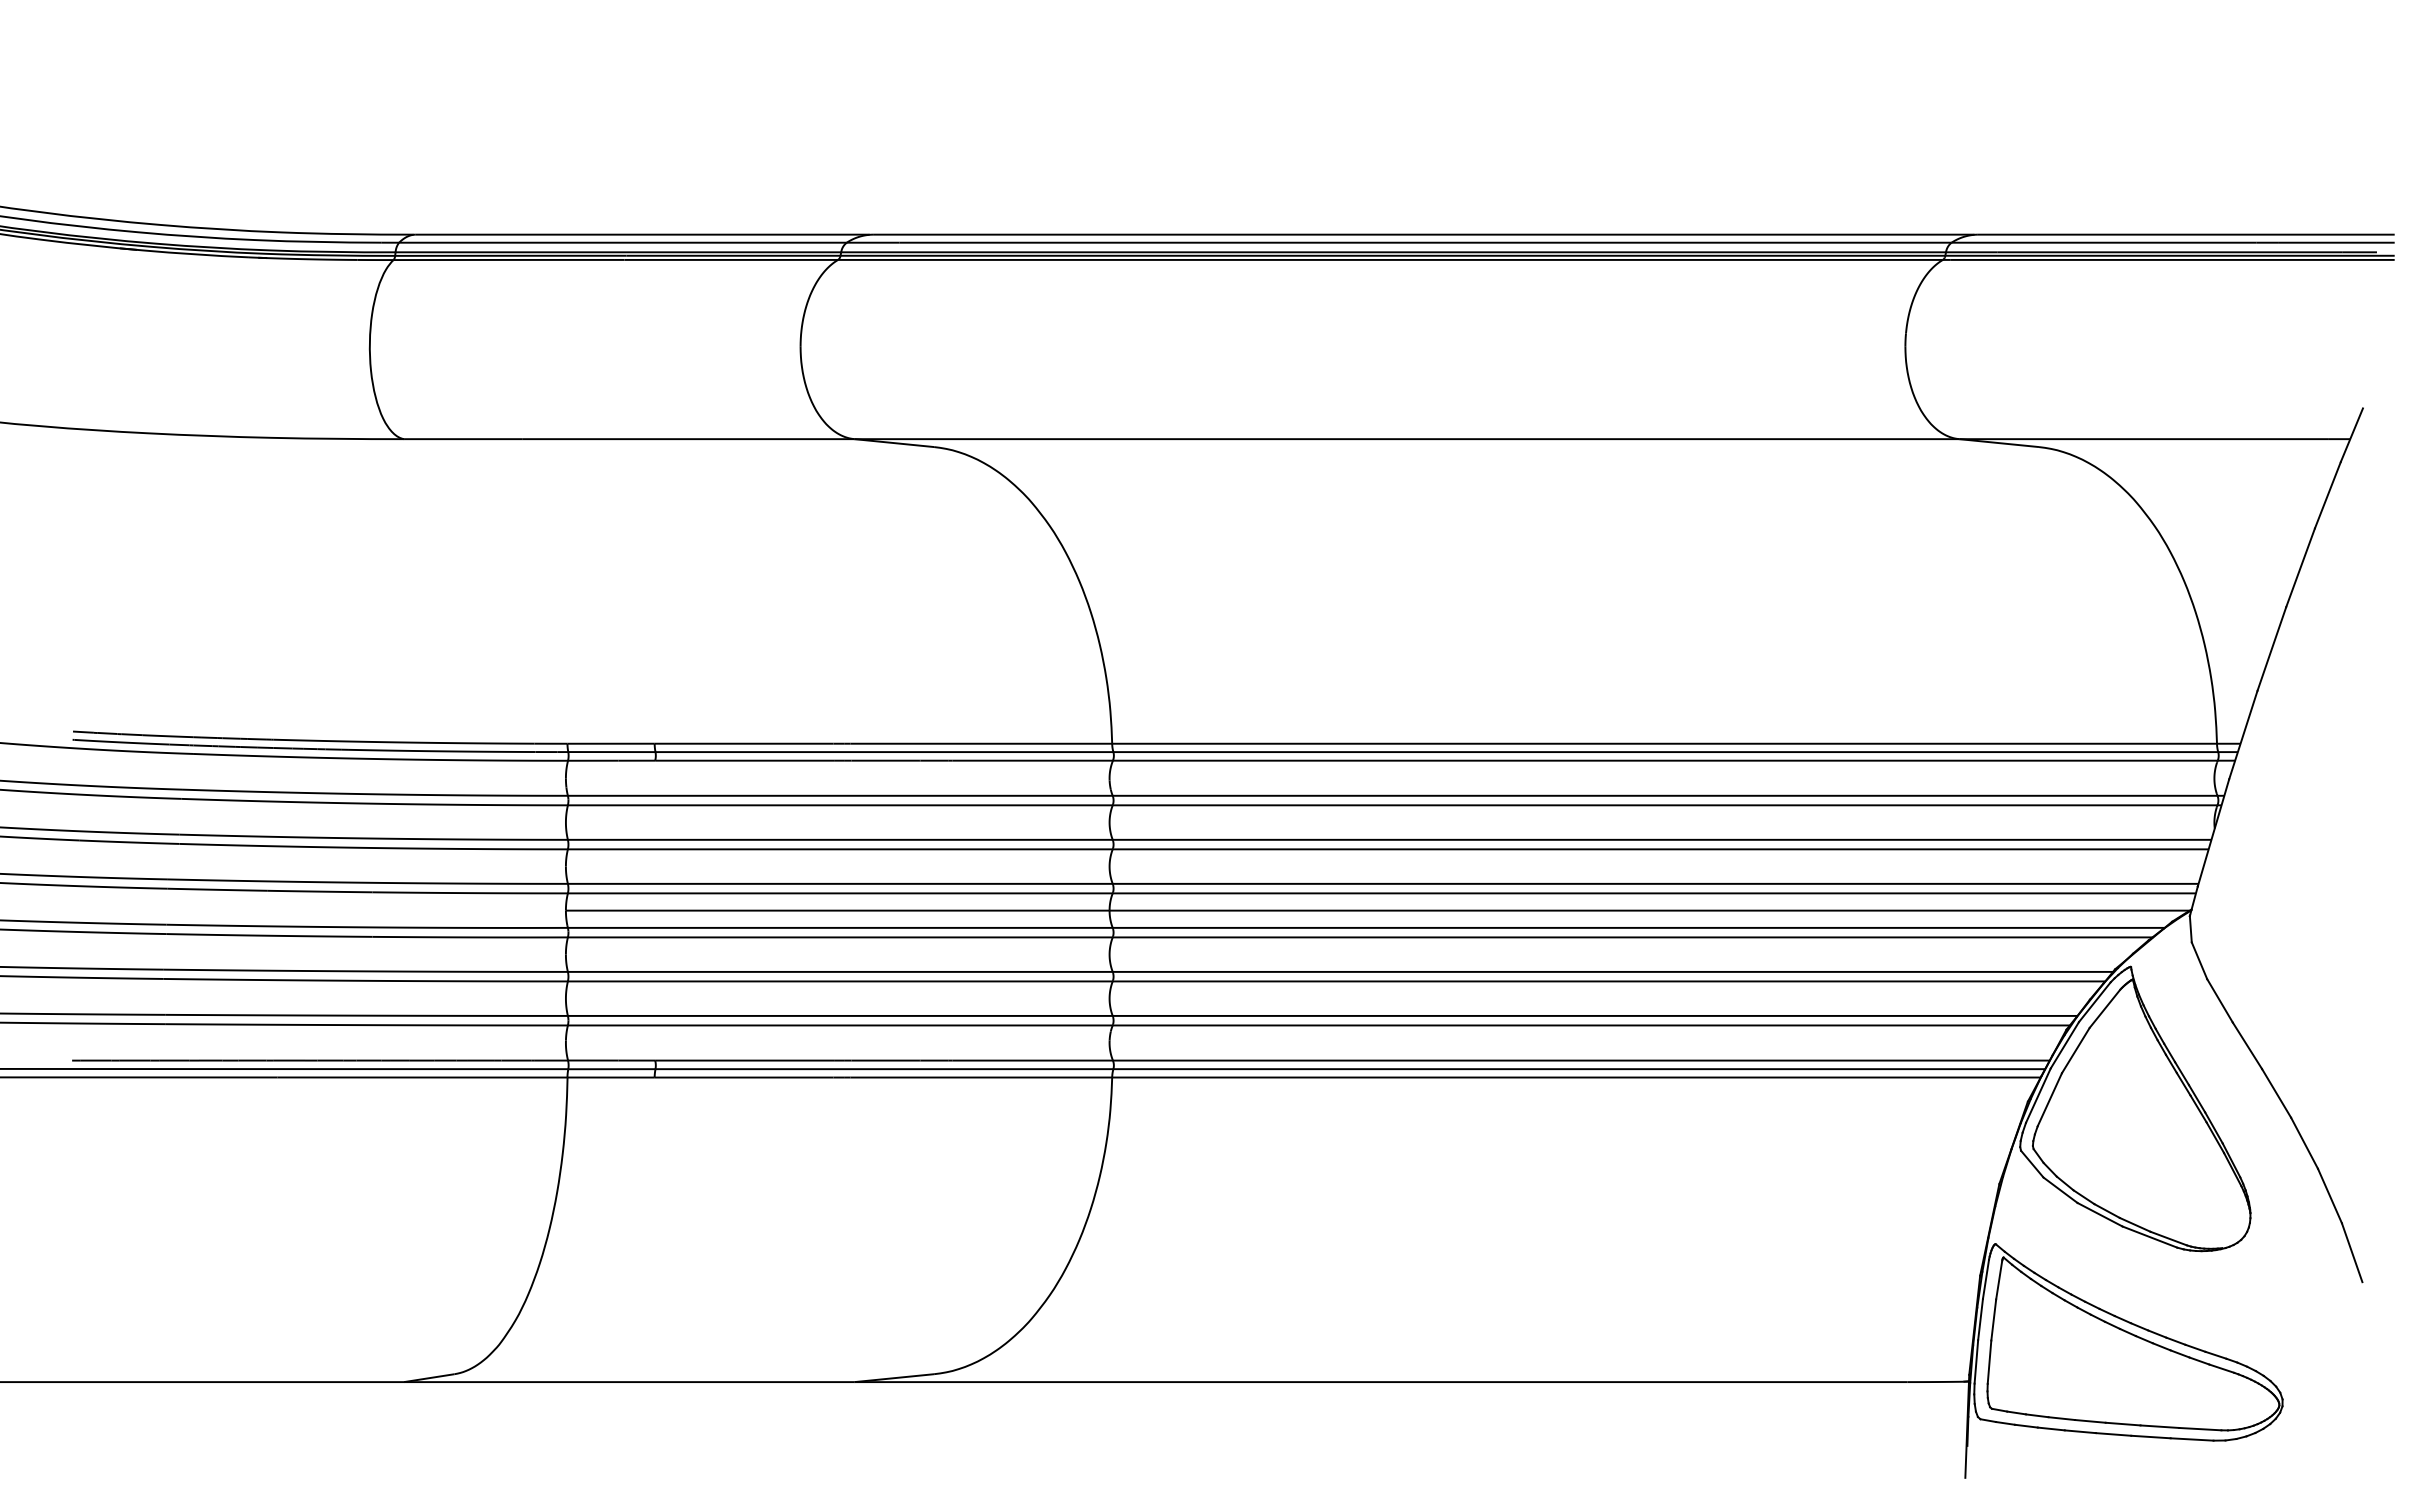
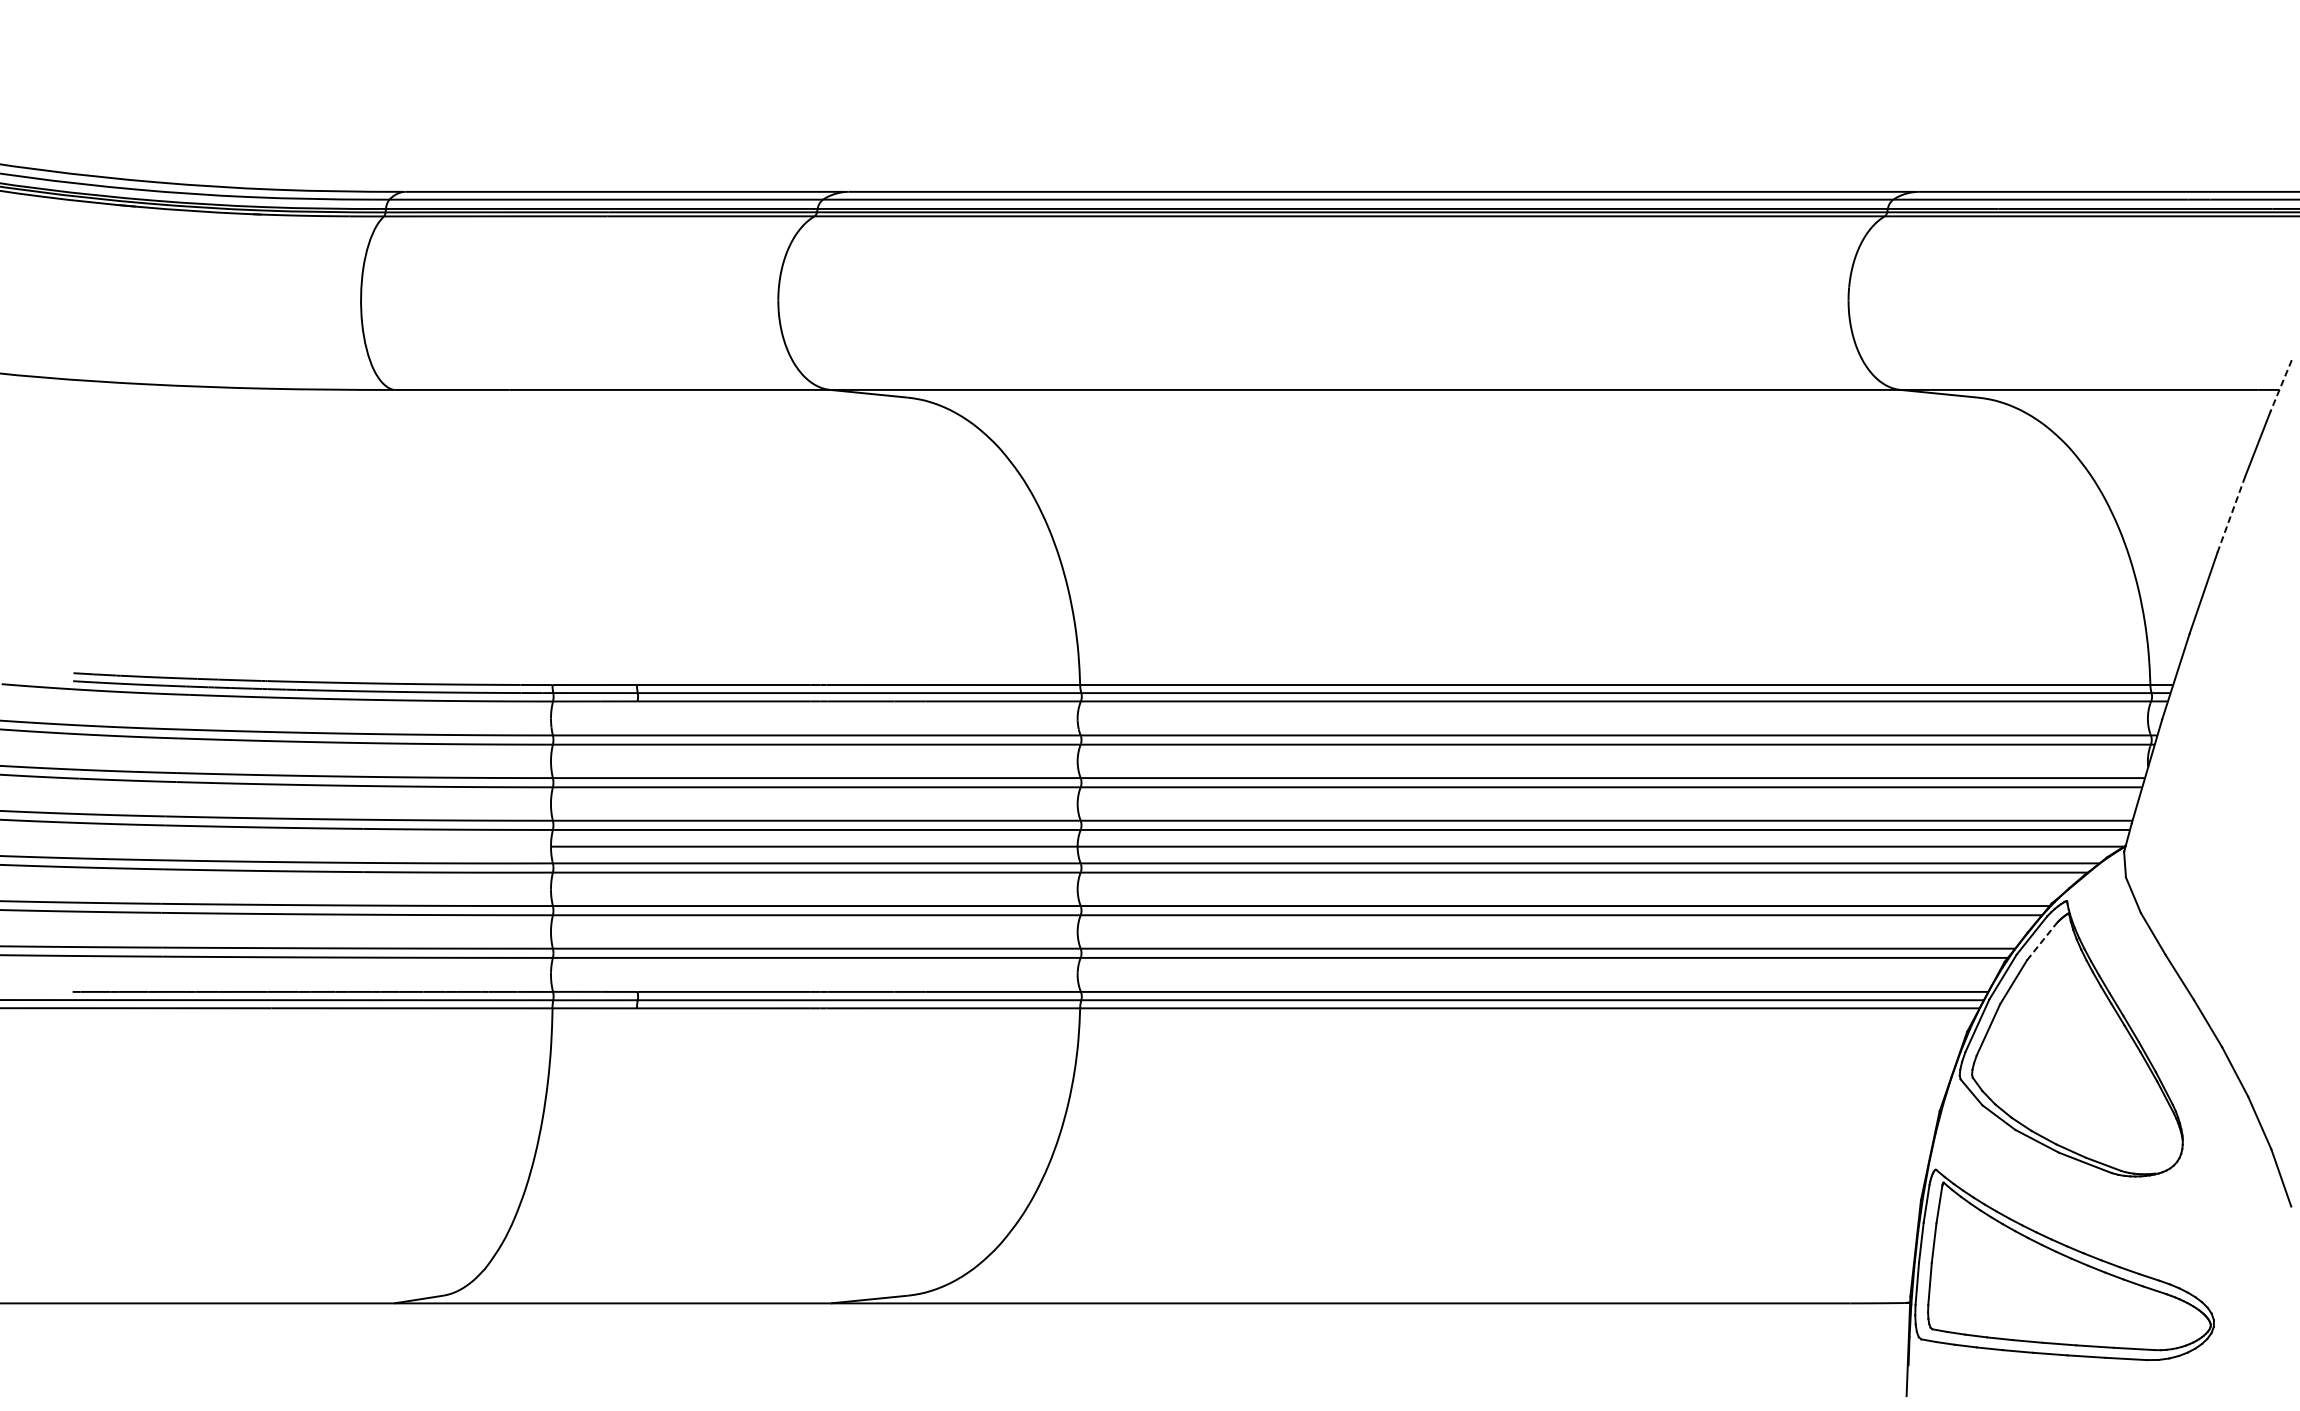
line: (2351, 435) -> (2280, 386), solid -> dashed
line: (2300, 567) -> (2231, 514), solid -> dashed
line: (2105, 1008) -> (2042, 941), solid -> dashed

